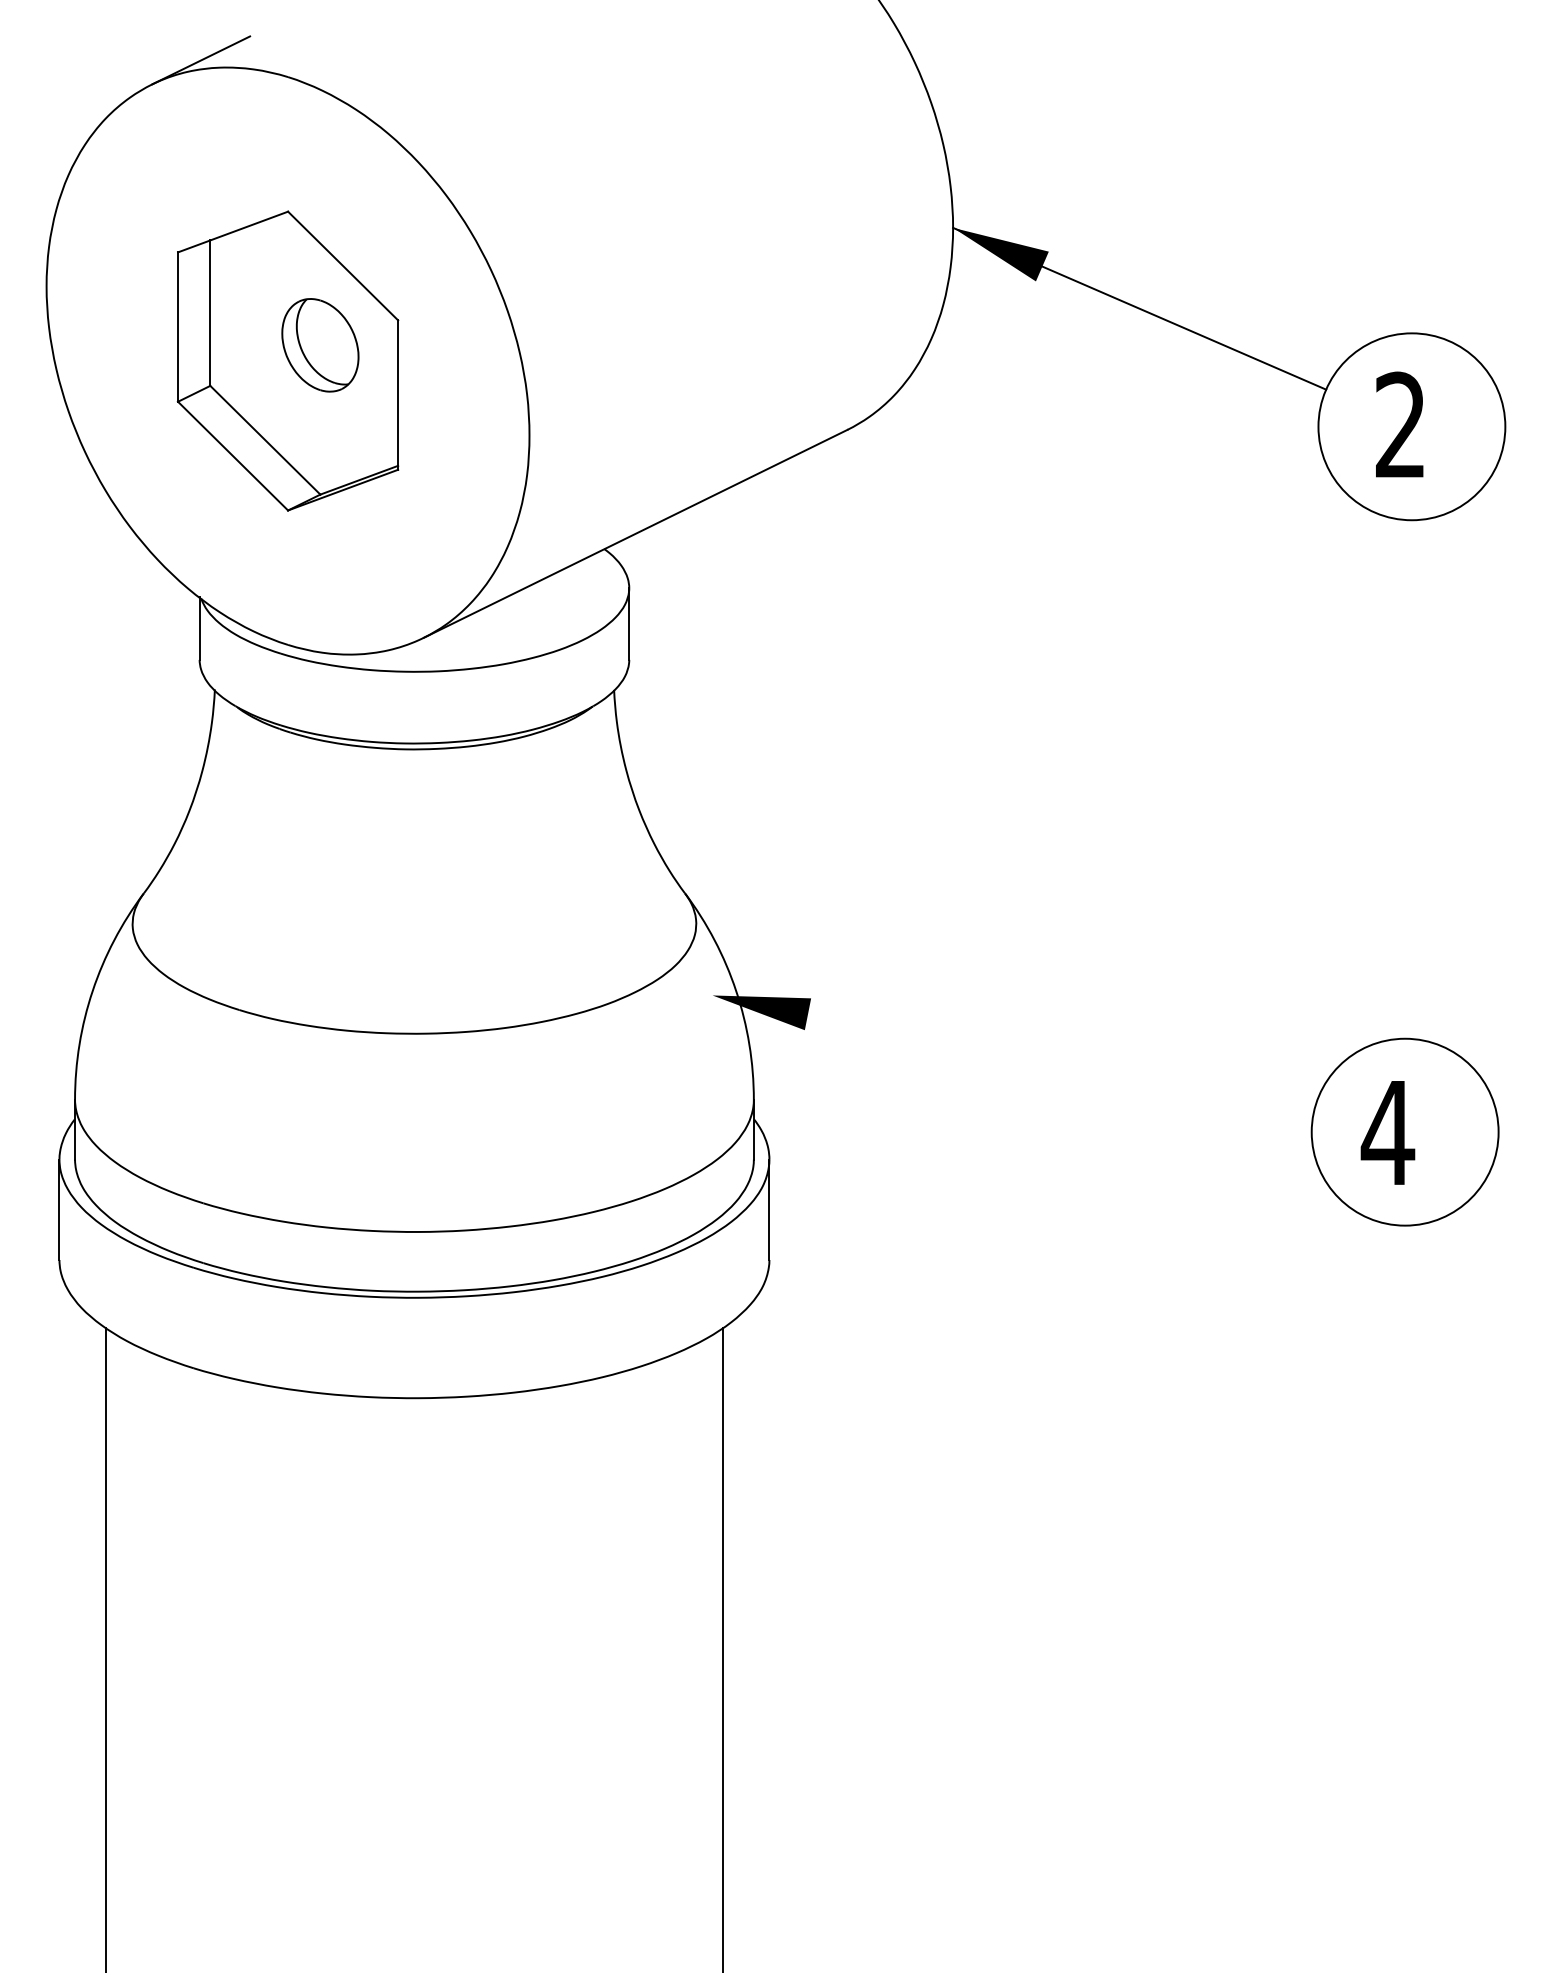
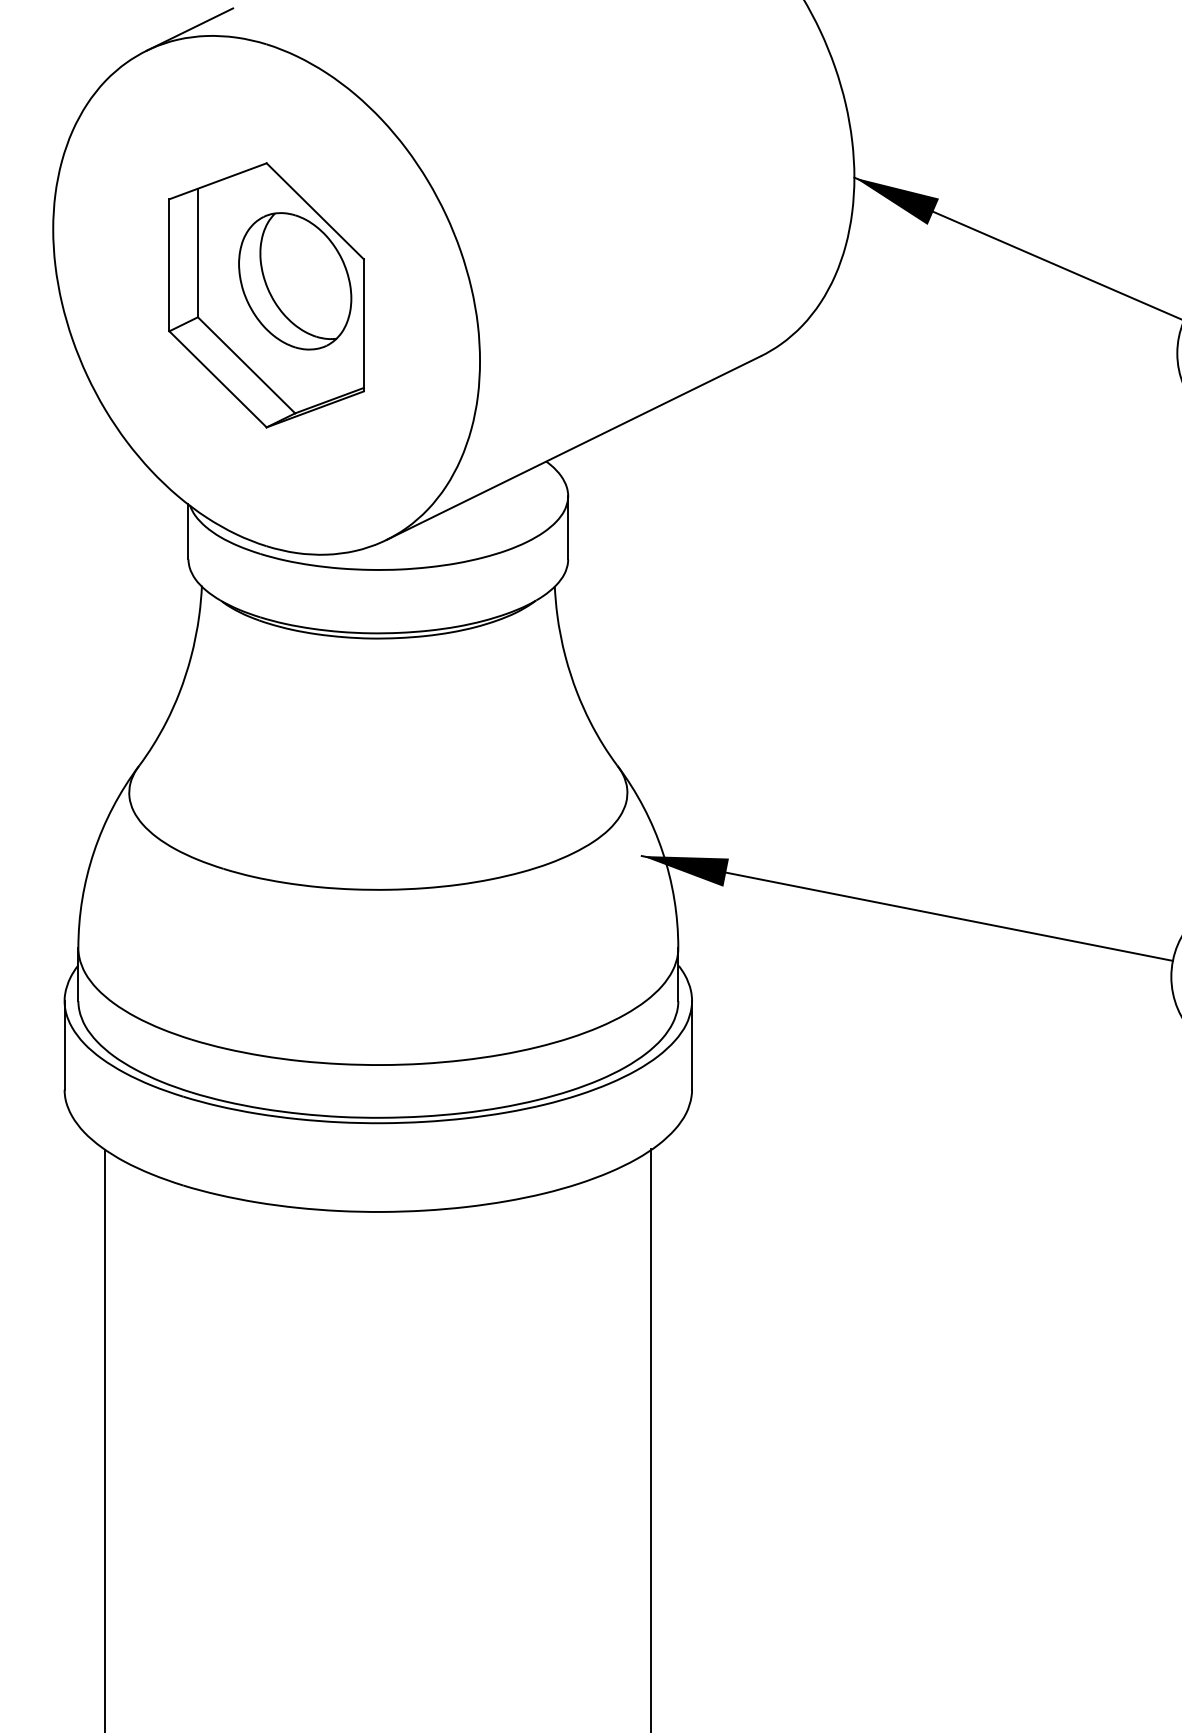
part: (320, 345) -> (295, 281), size x1.67
line: (1012, 1054) -> (906, 908), added

